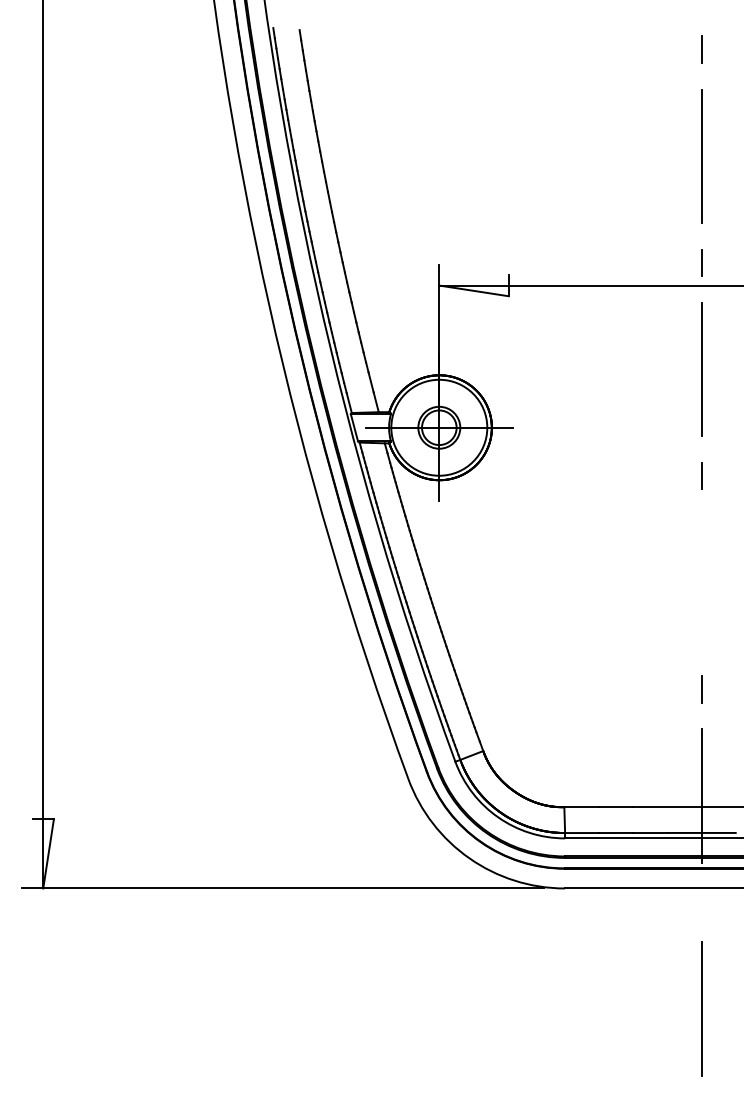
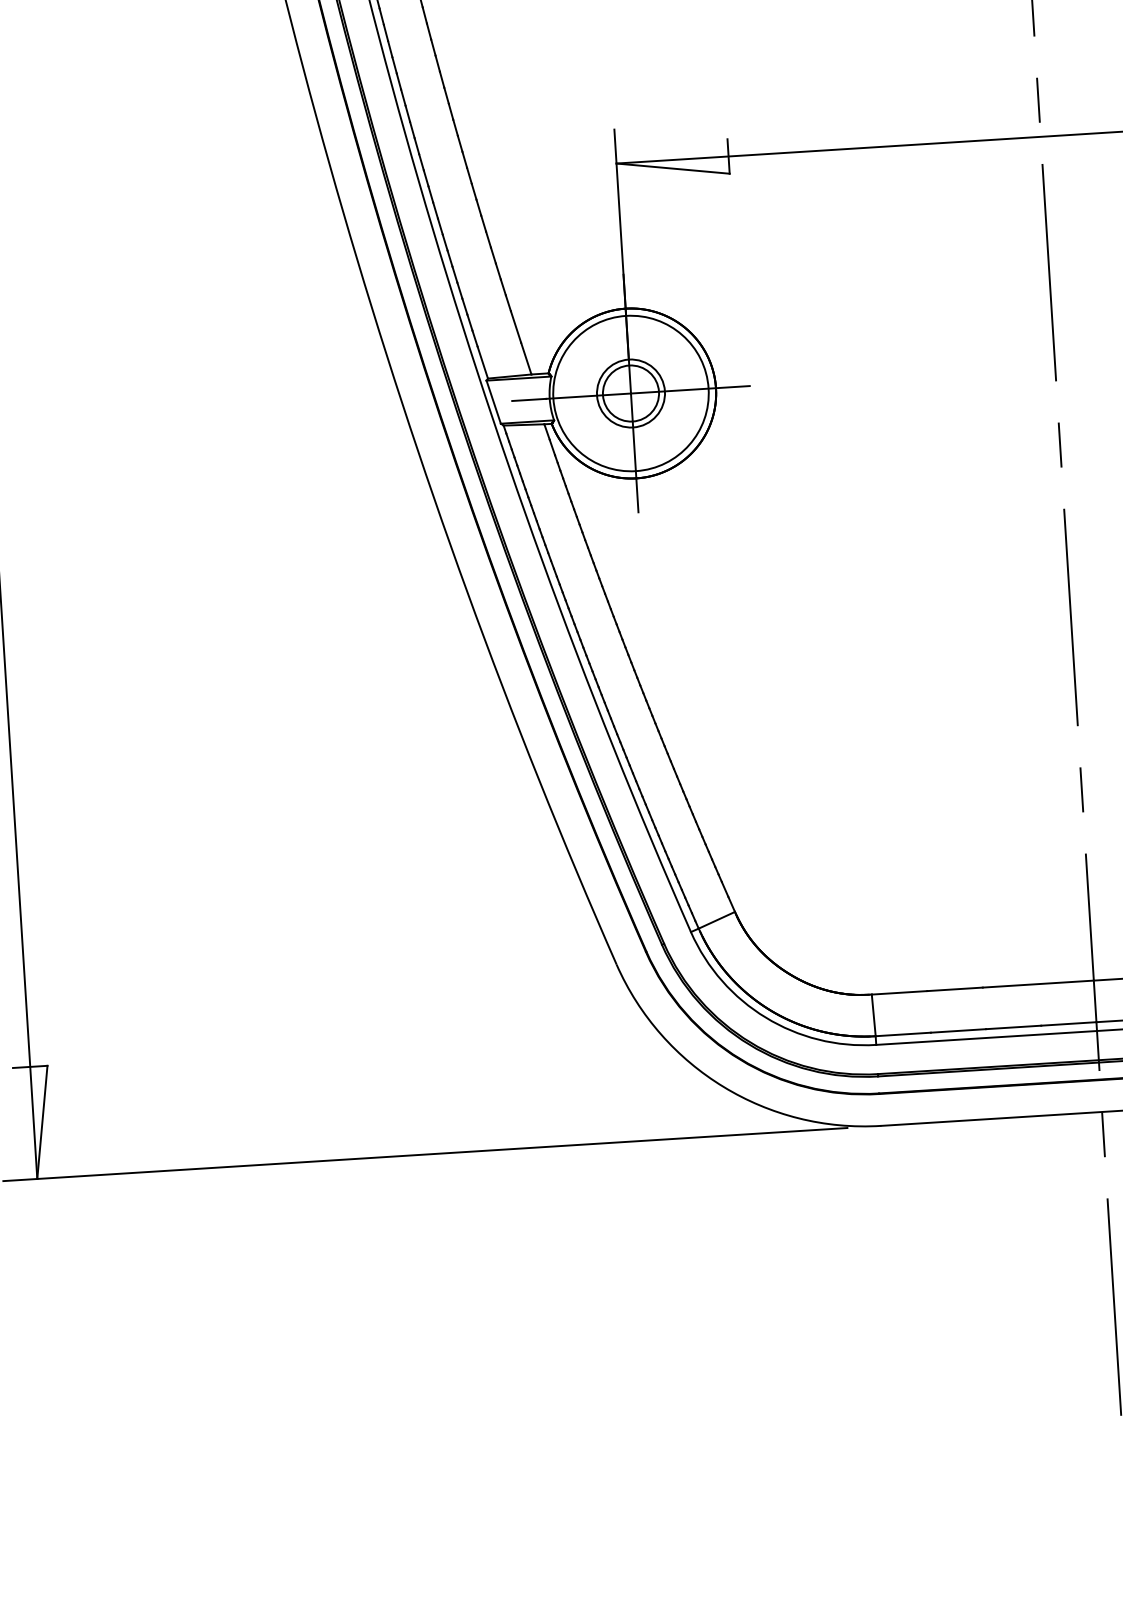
line: (701, 582) -> (1070, 617), added
line: (701, 902) -> (1103, 1134), added

